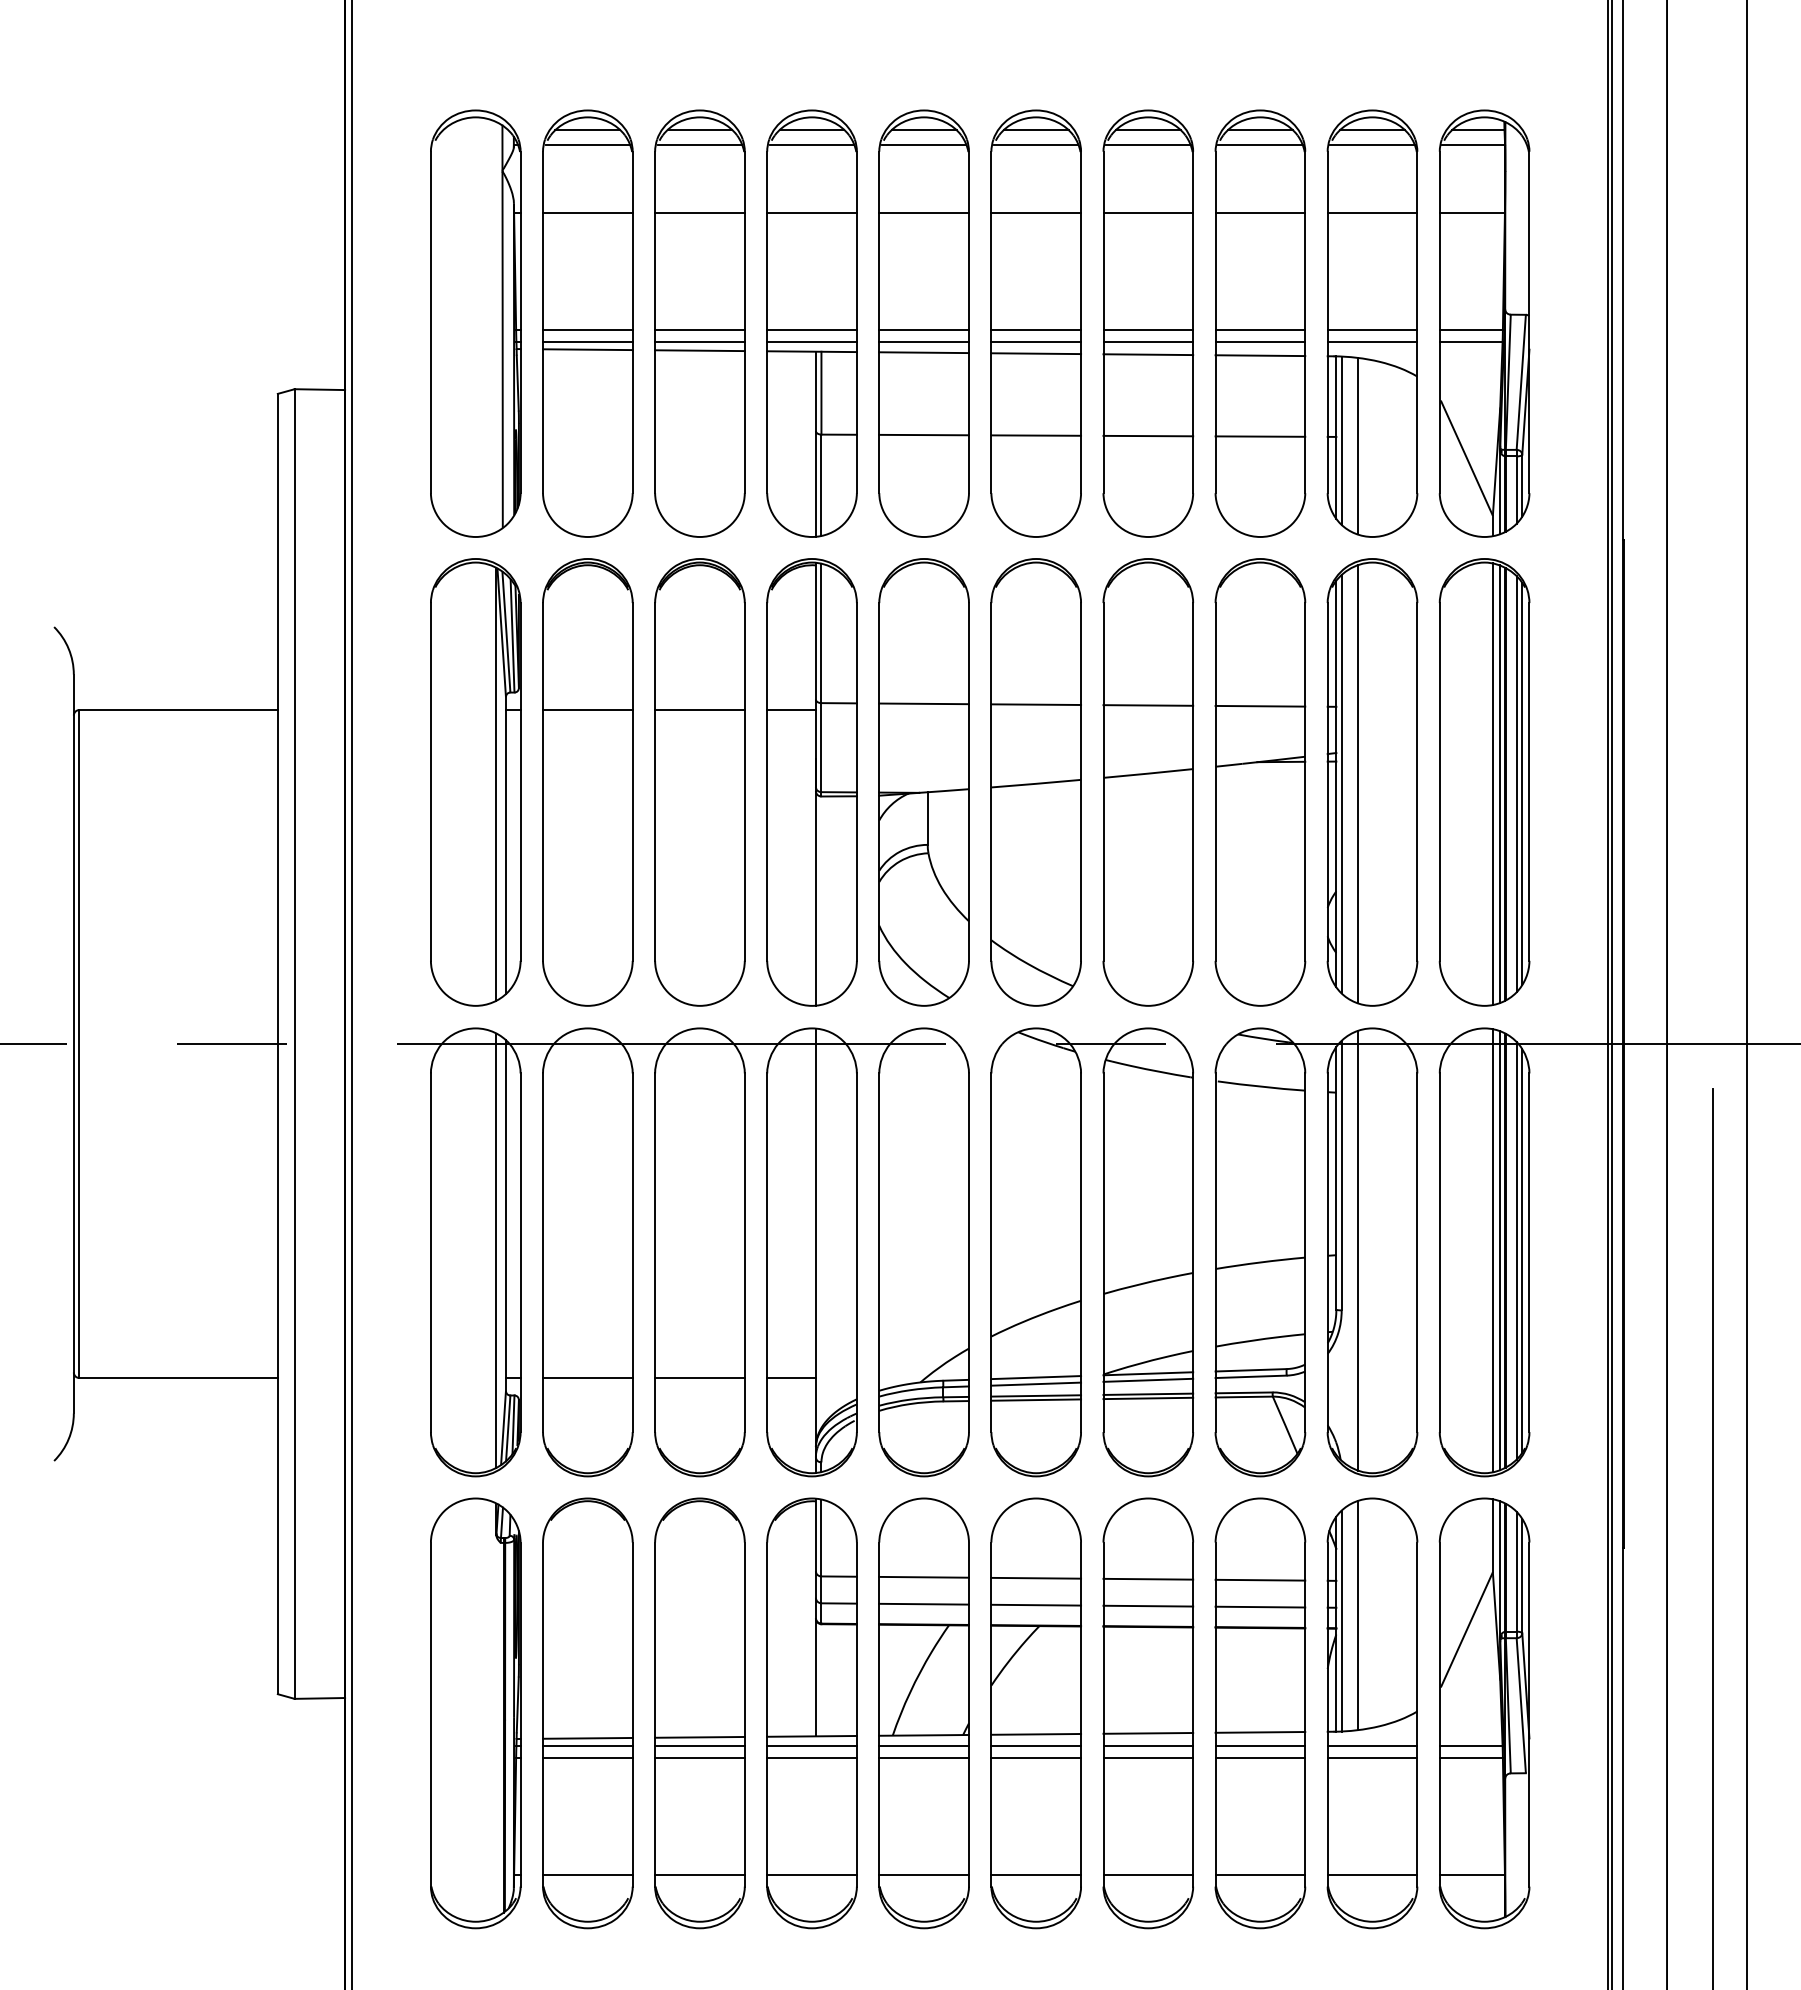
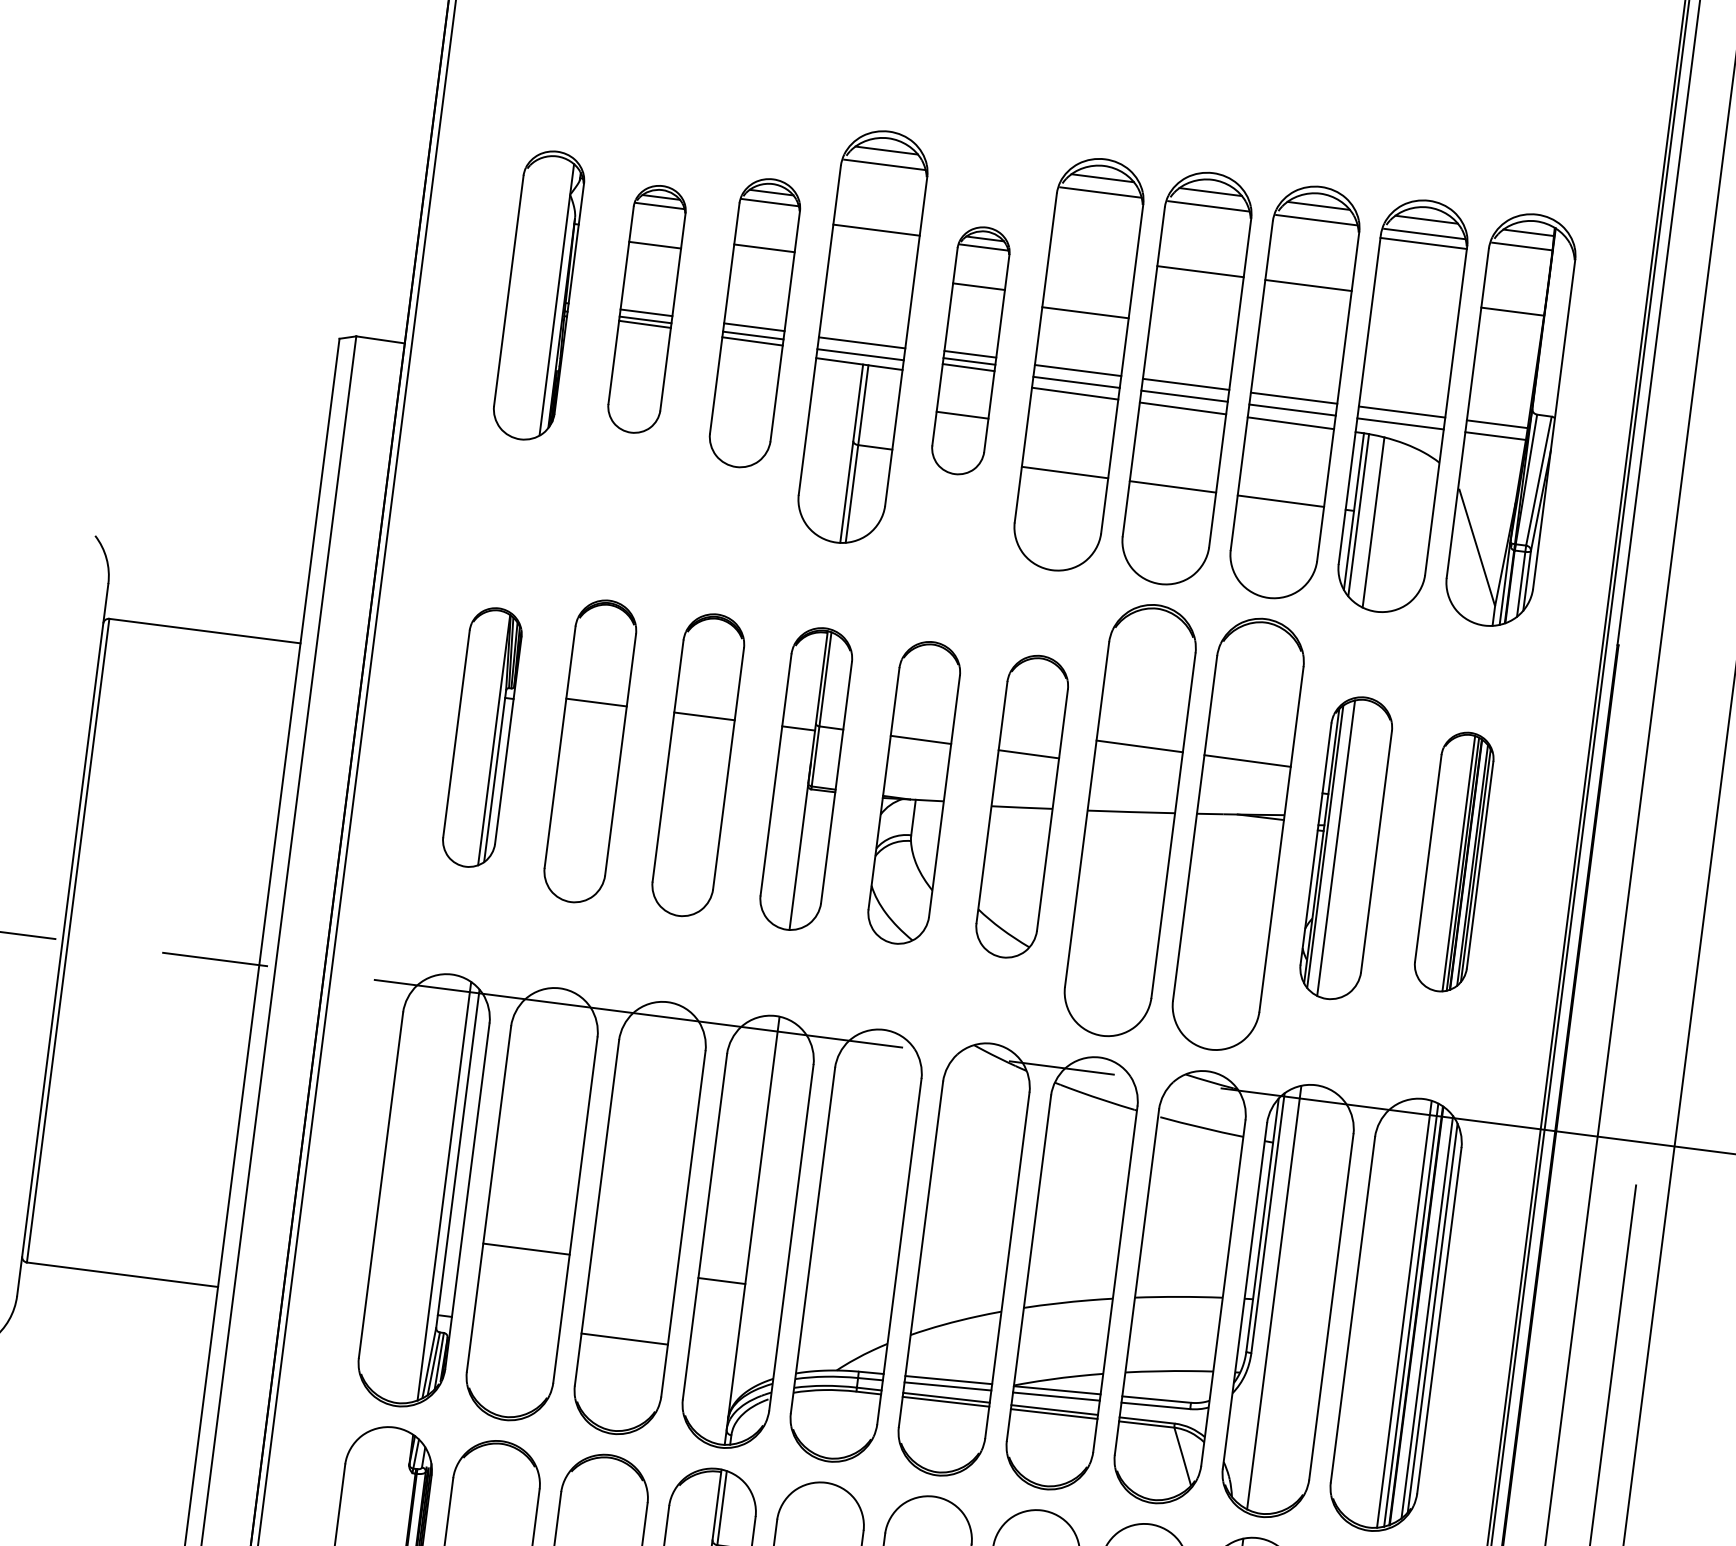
line: (1036, 212) -> (1085, 312), moved
line: (1372, 212) -> (1423, 243), moved
part: (475, 323) -> (538, 295), size x0.7
part: (587, 323) -> (646, 309), size x0.6
part: (699, 323) -> (754, 323), size x0.7
part: (923, 323) -> (970, 350), size x0.6
part: (475, 782) -> (482, 737), size x0.6
part: (587, 782) -> (589, 751), size x0.7
part: (699, 782) -> (697, 765), size x0.7
part: (811, 782) -> (805, 779), size x0.7
part: (923, 782) -> (913, 792), size x0.7
part: (1035, 782) -> (1021, 806), size x0.7
part: (1372, 782) -> (1346, 848), size x0.7
part: (1484, 782) -> (1454, 862), size x0.6
line: (587, 1378) -> (526, 1249), moved
line: (791, 1378) -> (721, 1281), moved

